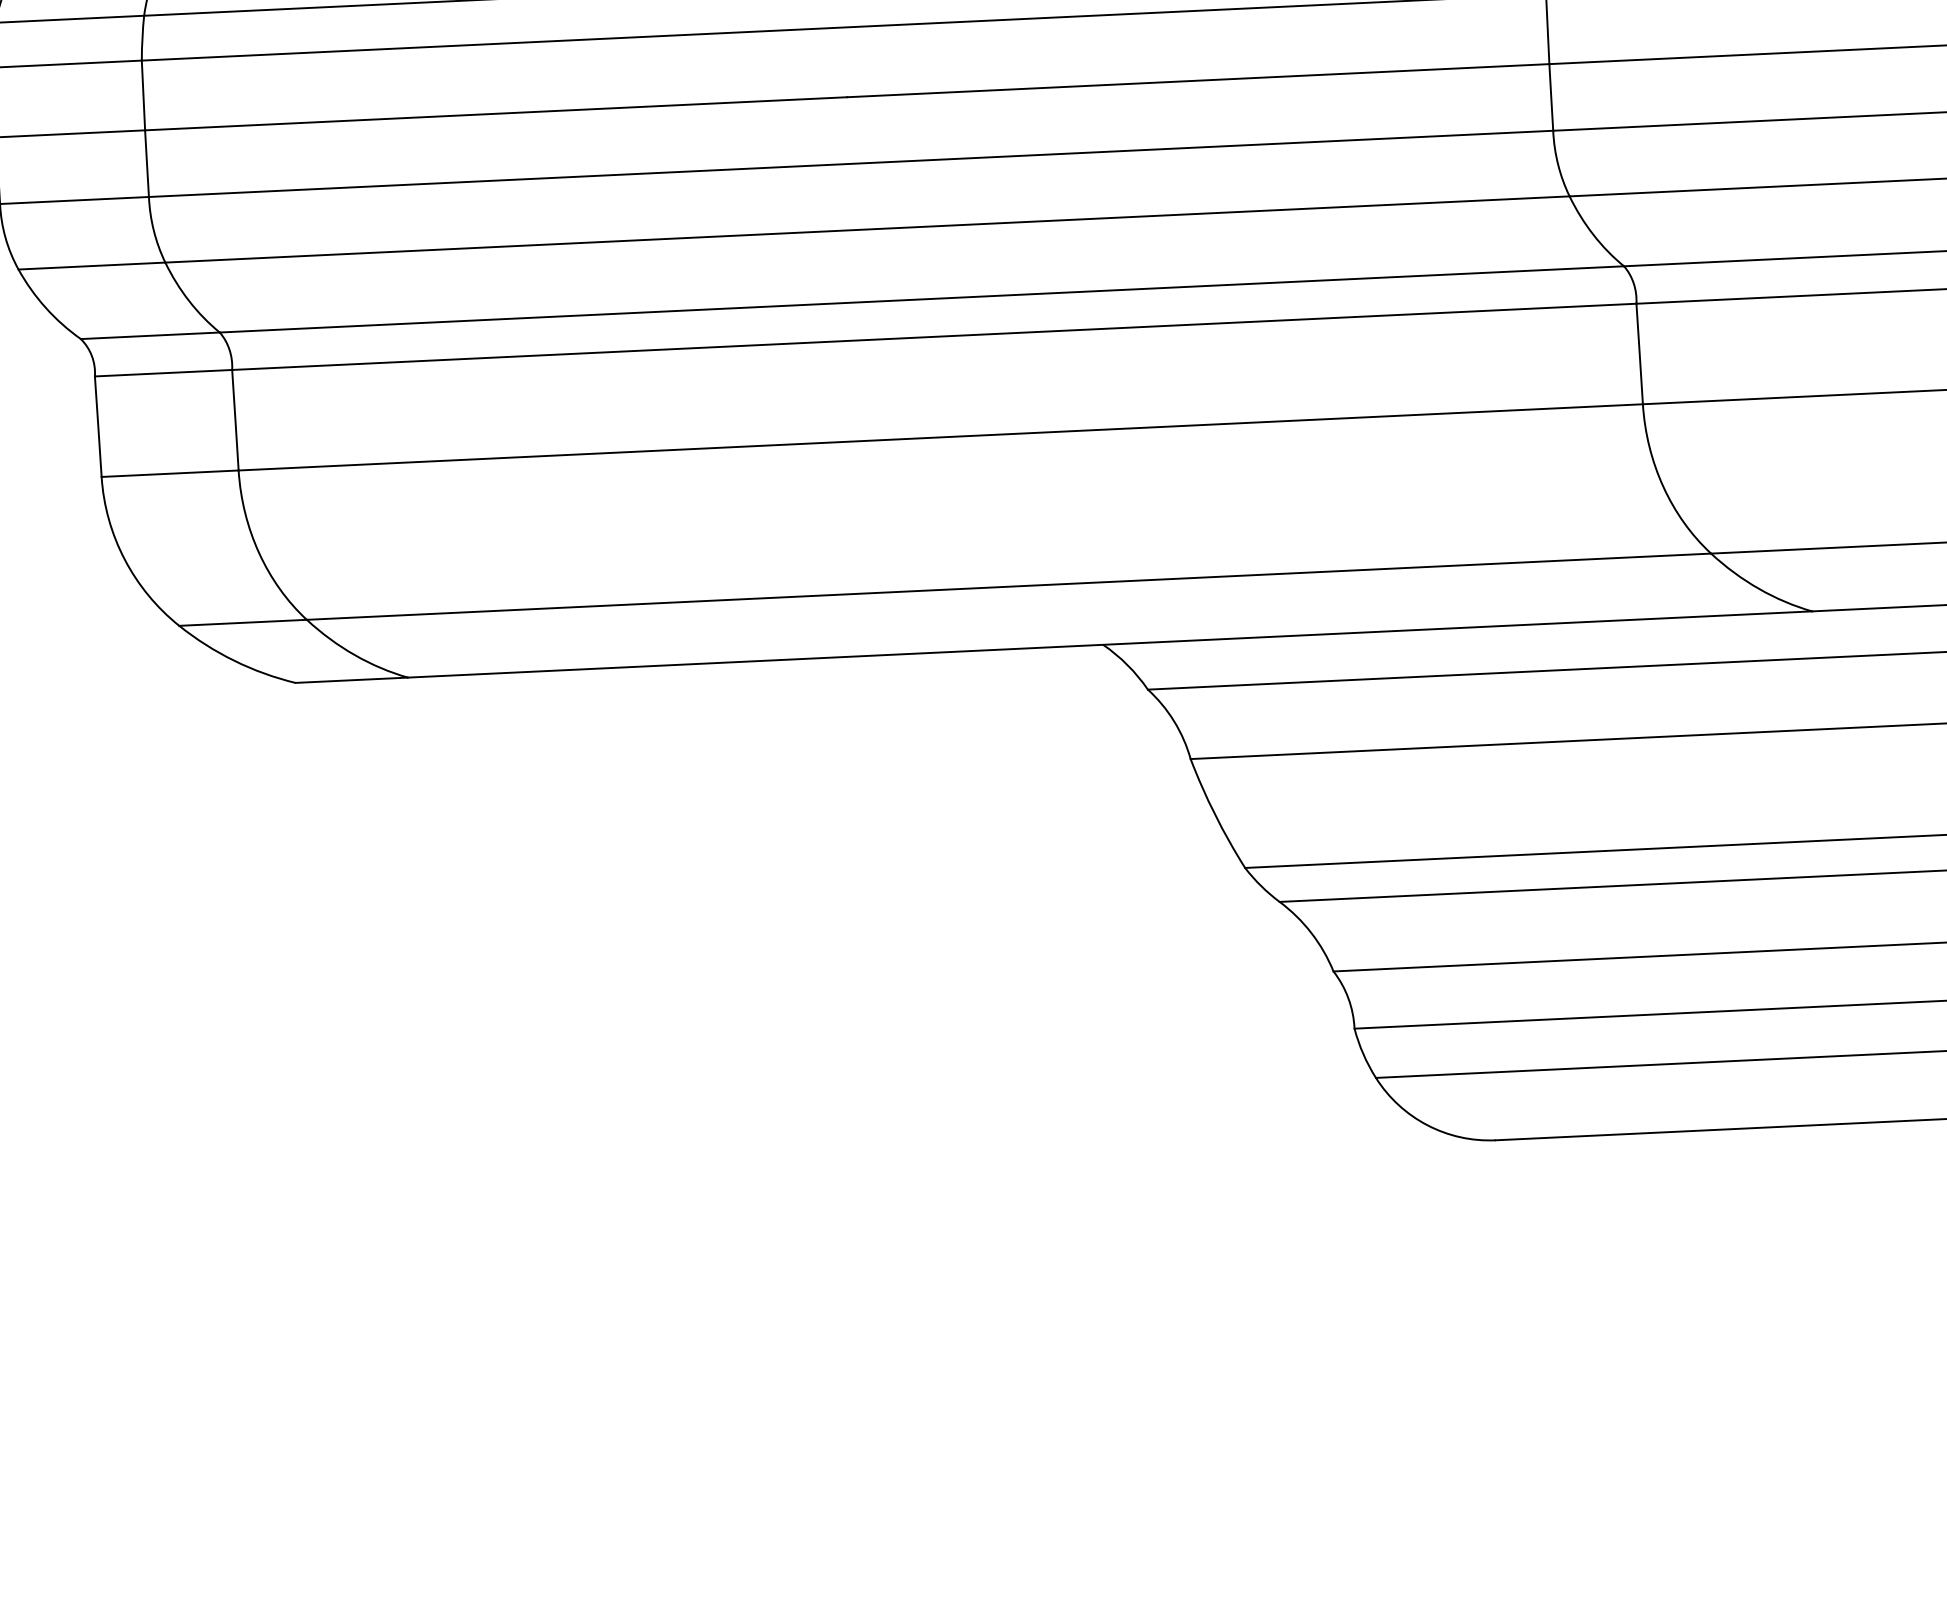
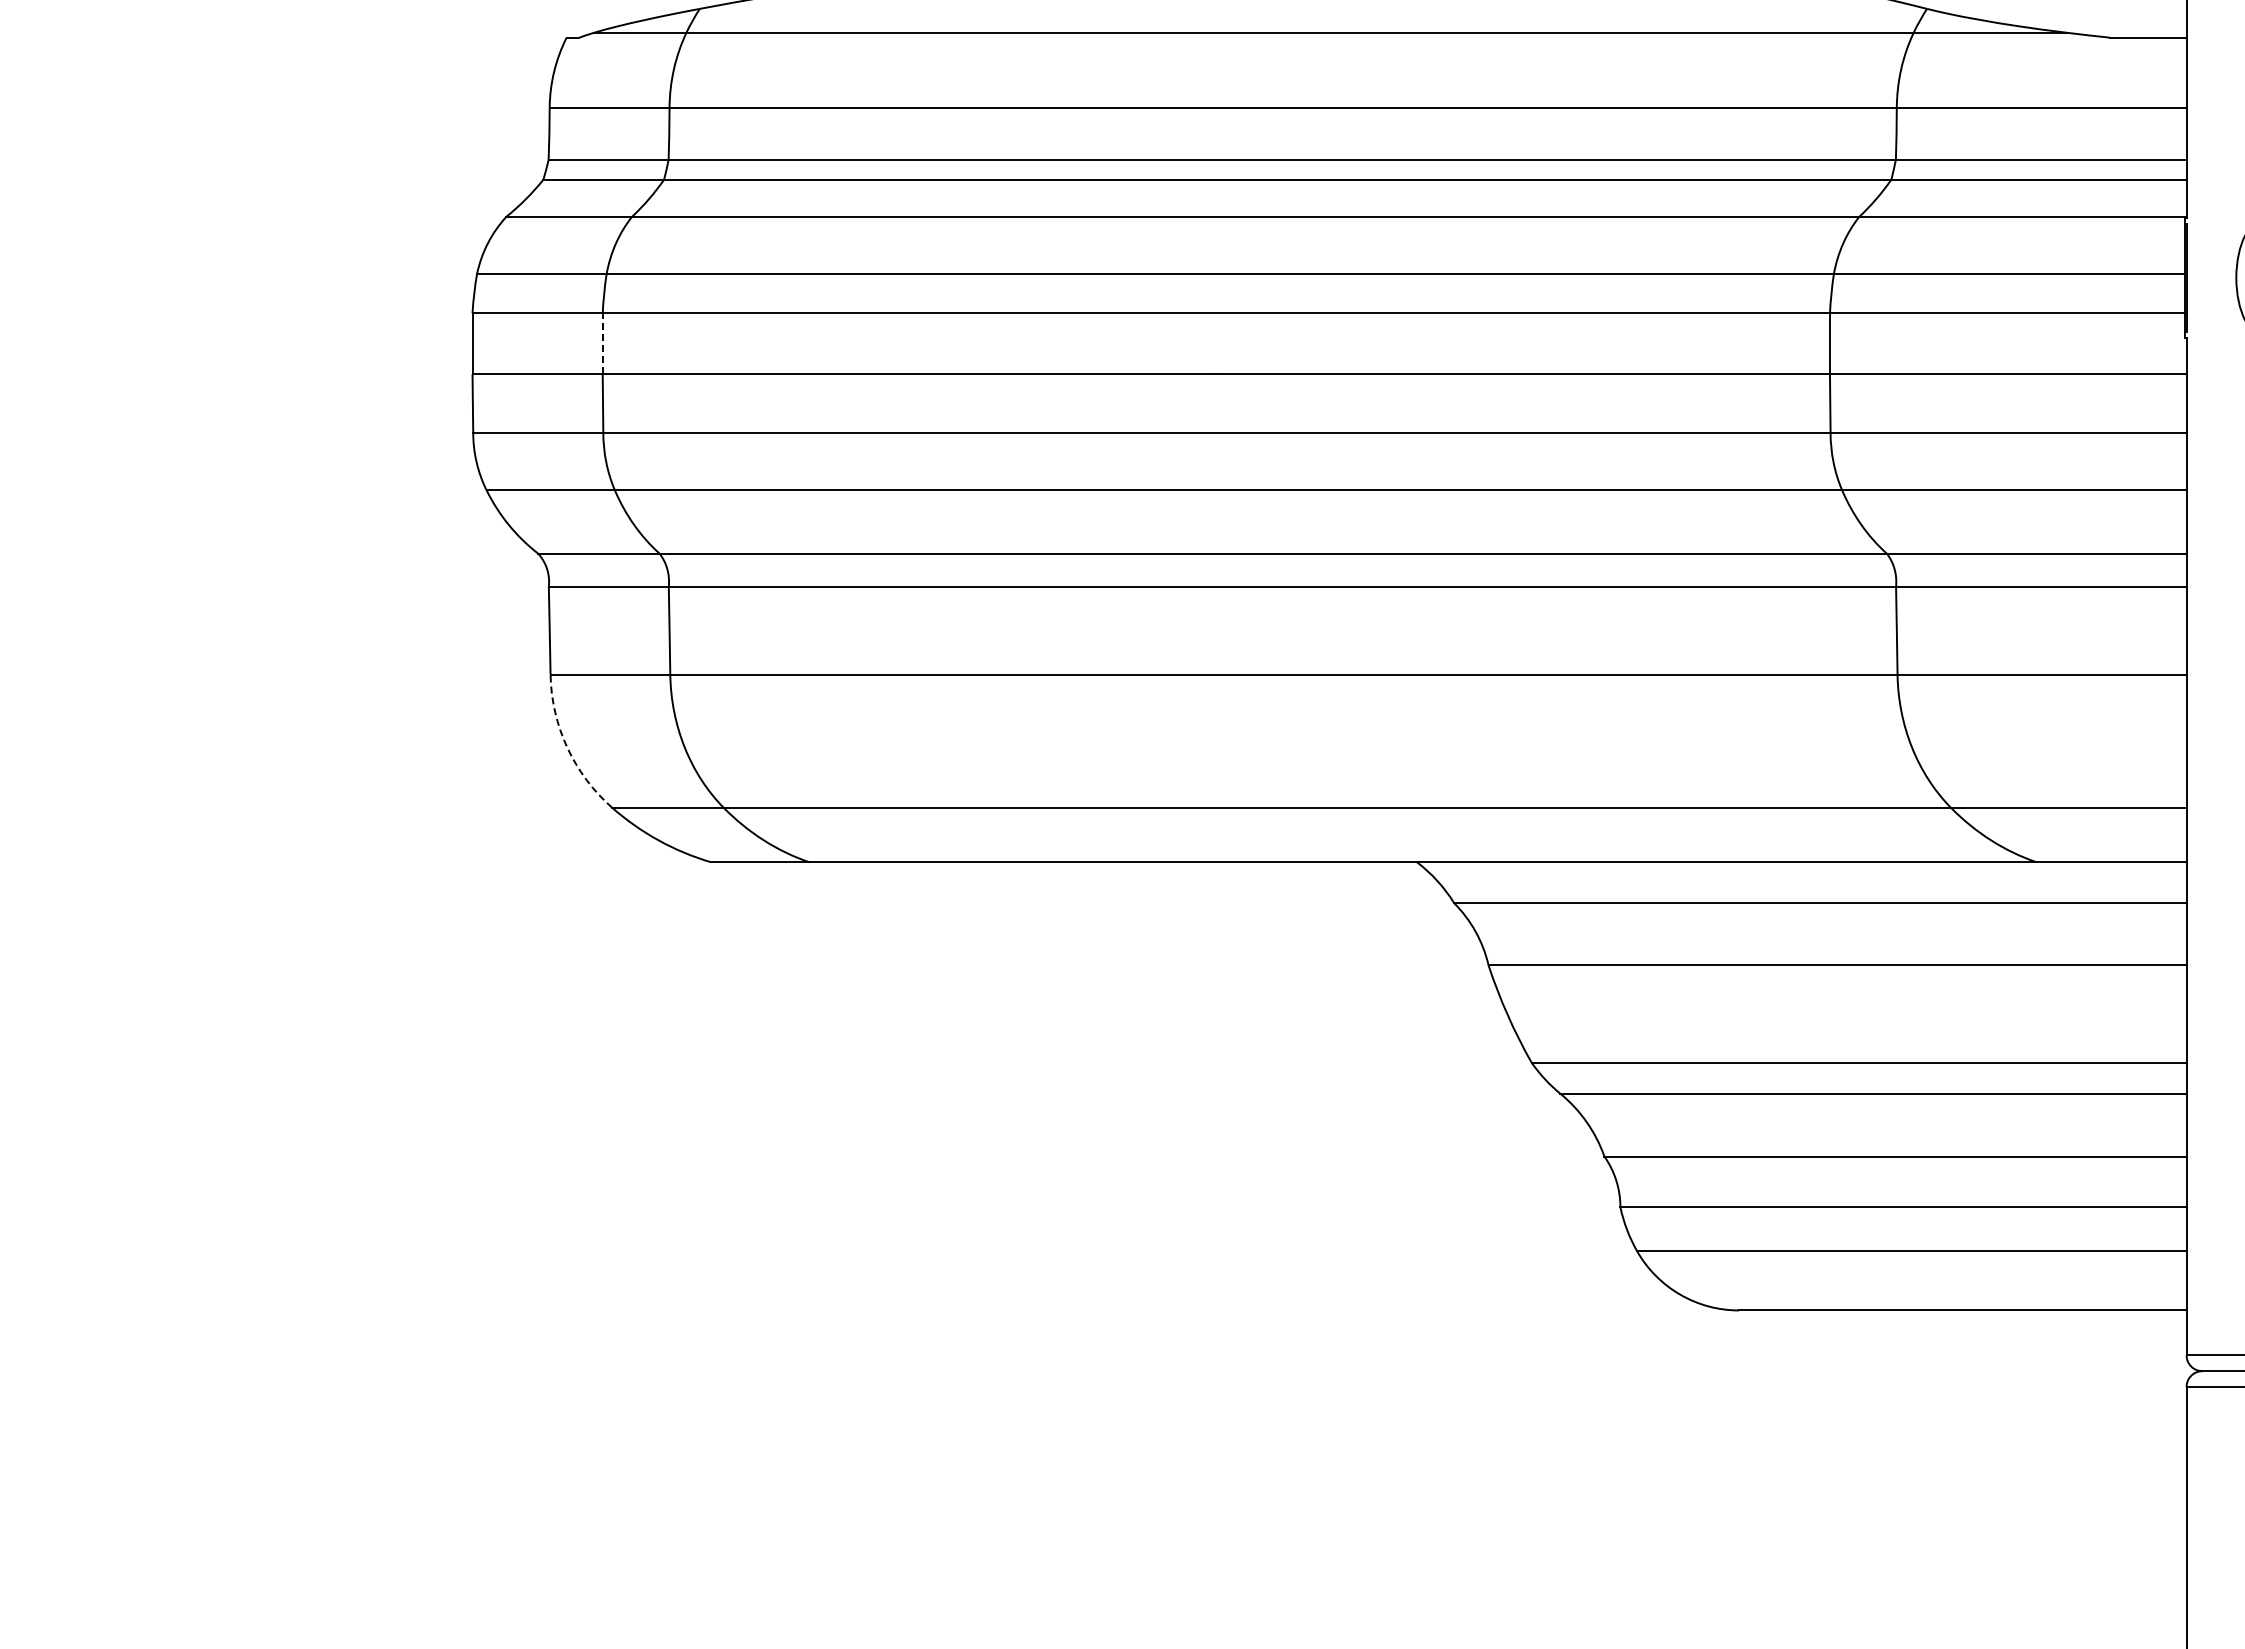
line: (143, 95) -> (602, 343), solid -> dashed
arc: (124, 559) -> (567, 747), solid -> dashed

